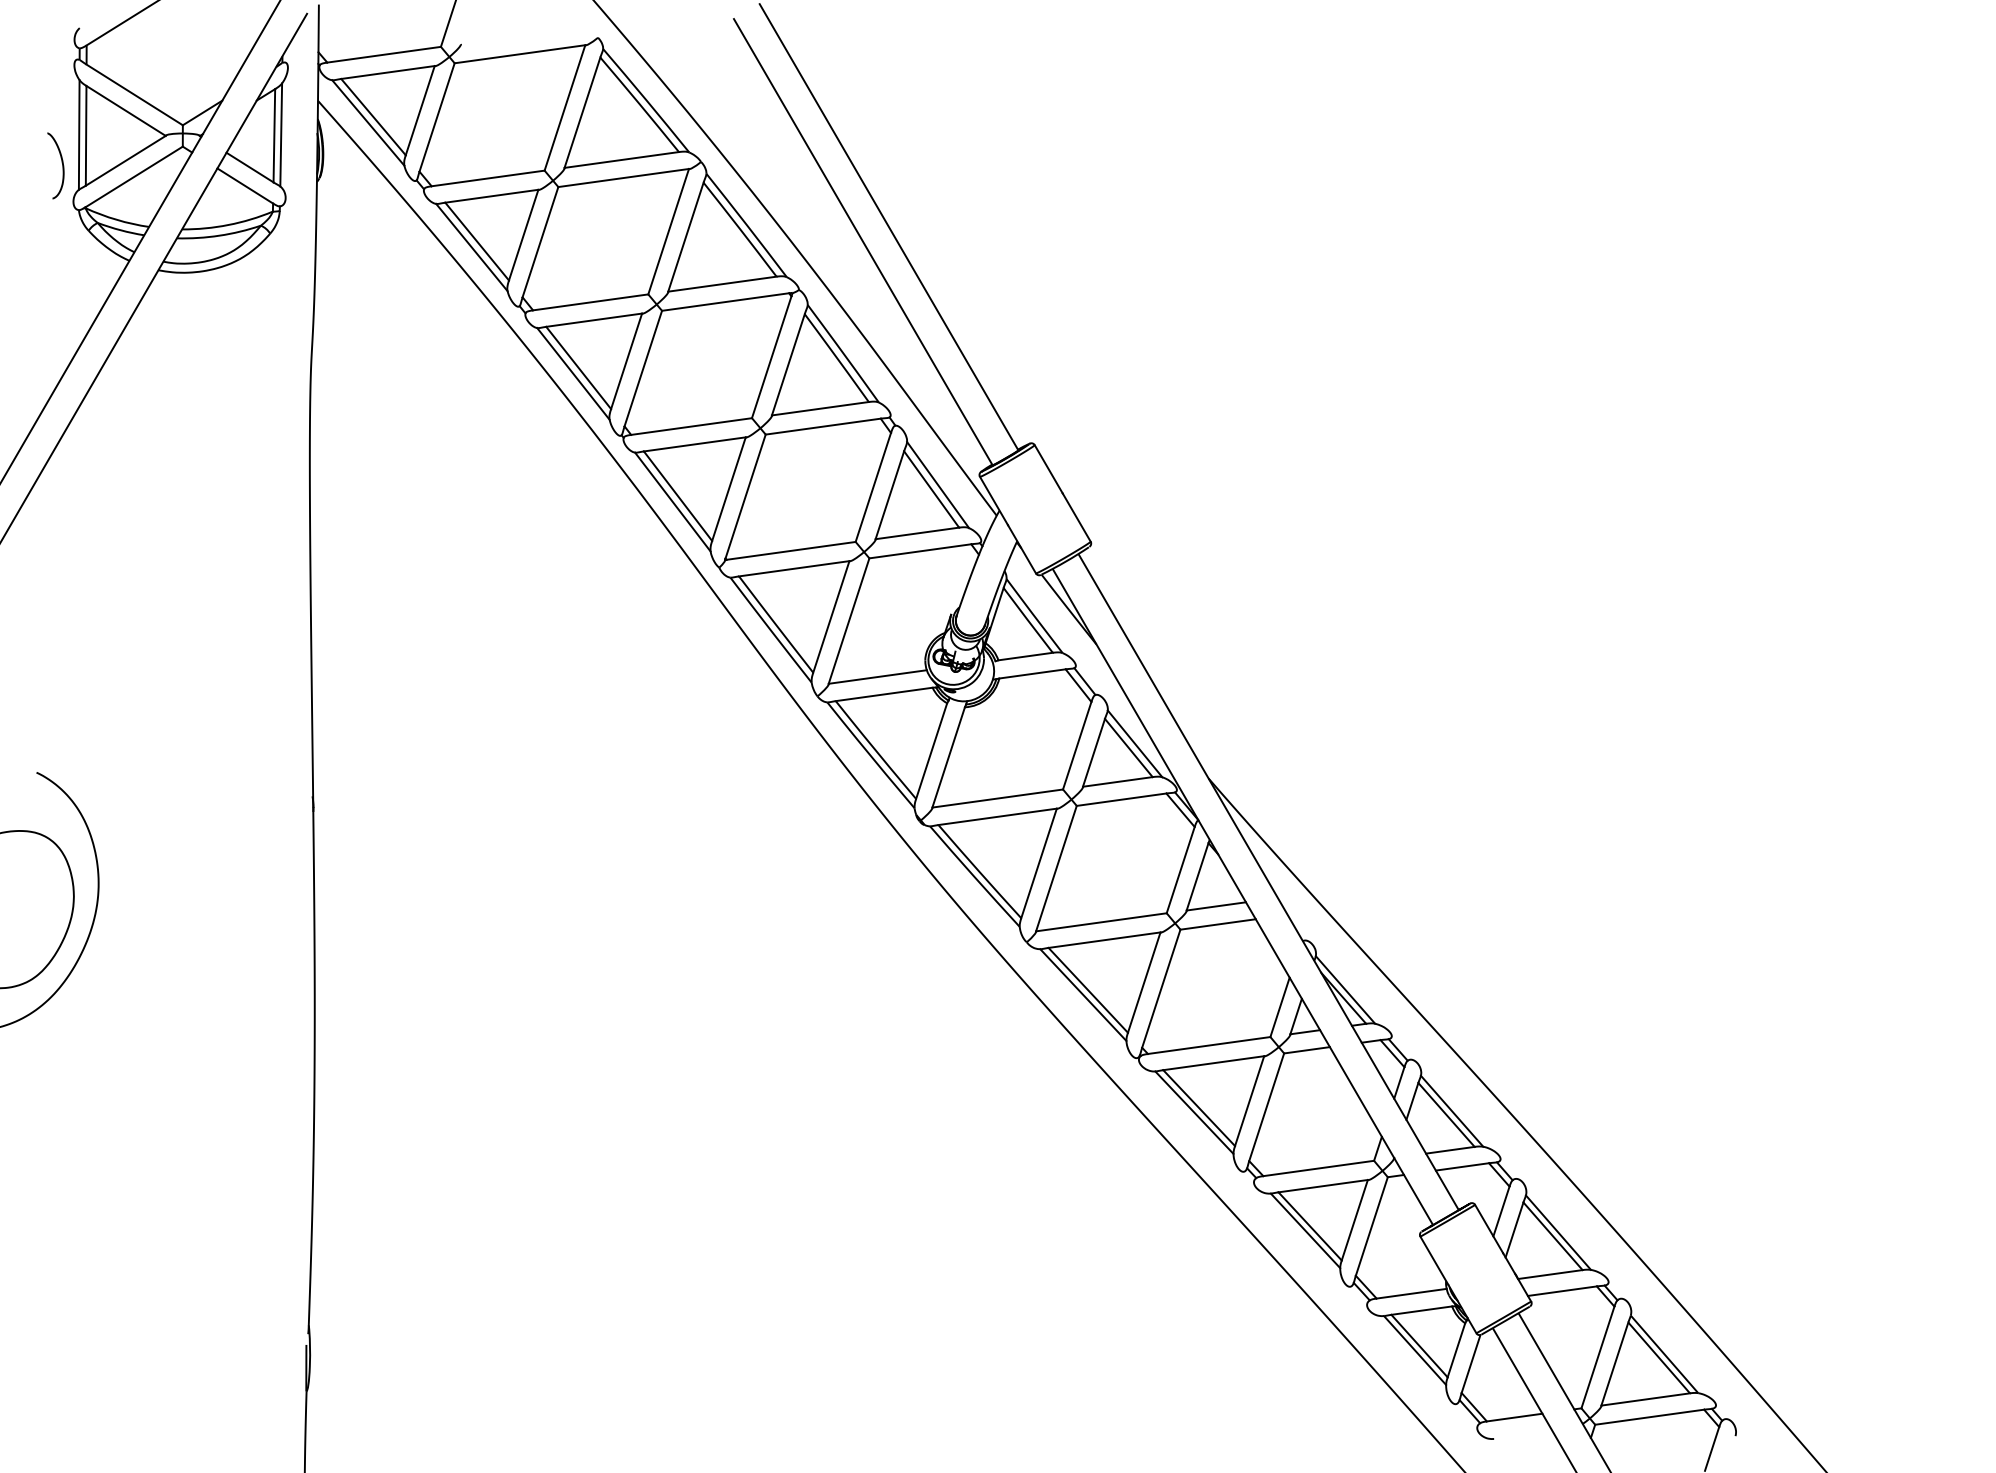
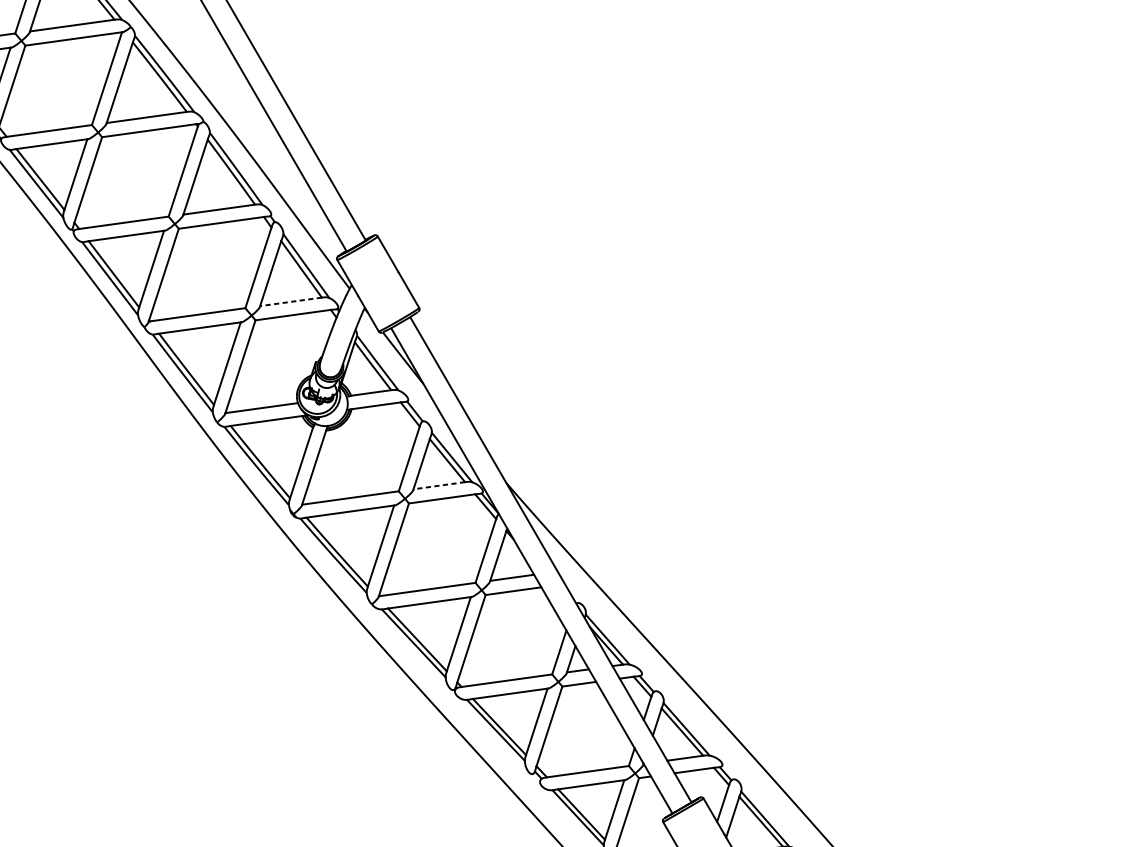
line: (916, 533) -> (290, 301), solid -> dashed
line: (1117, 781) -> (439, 485), solid -> dashed

